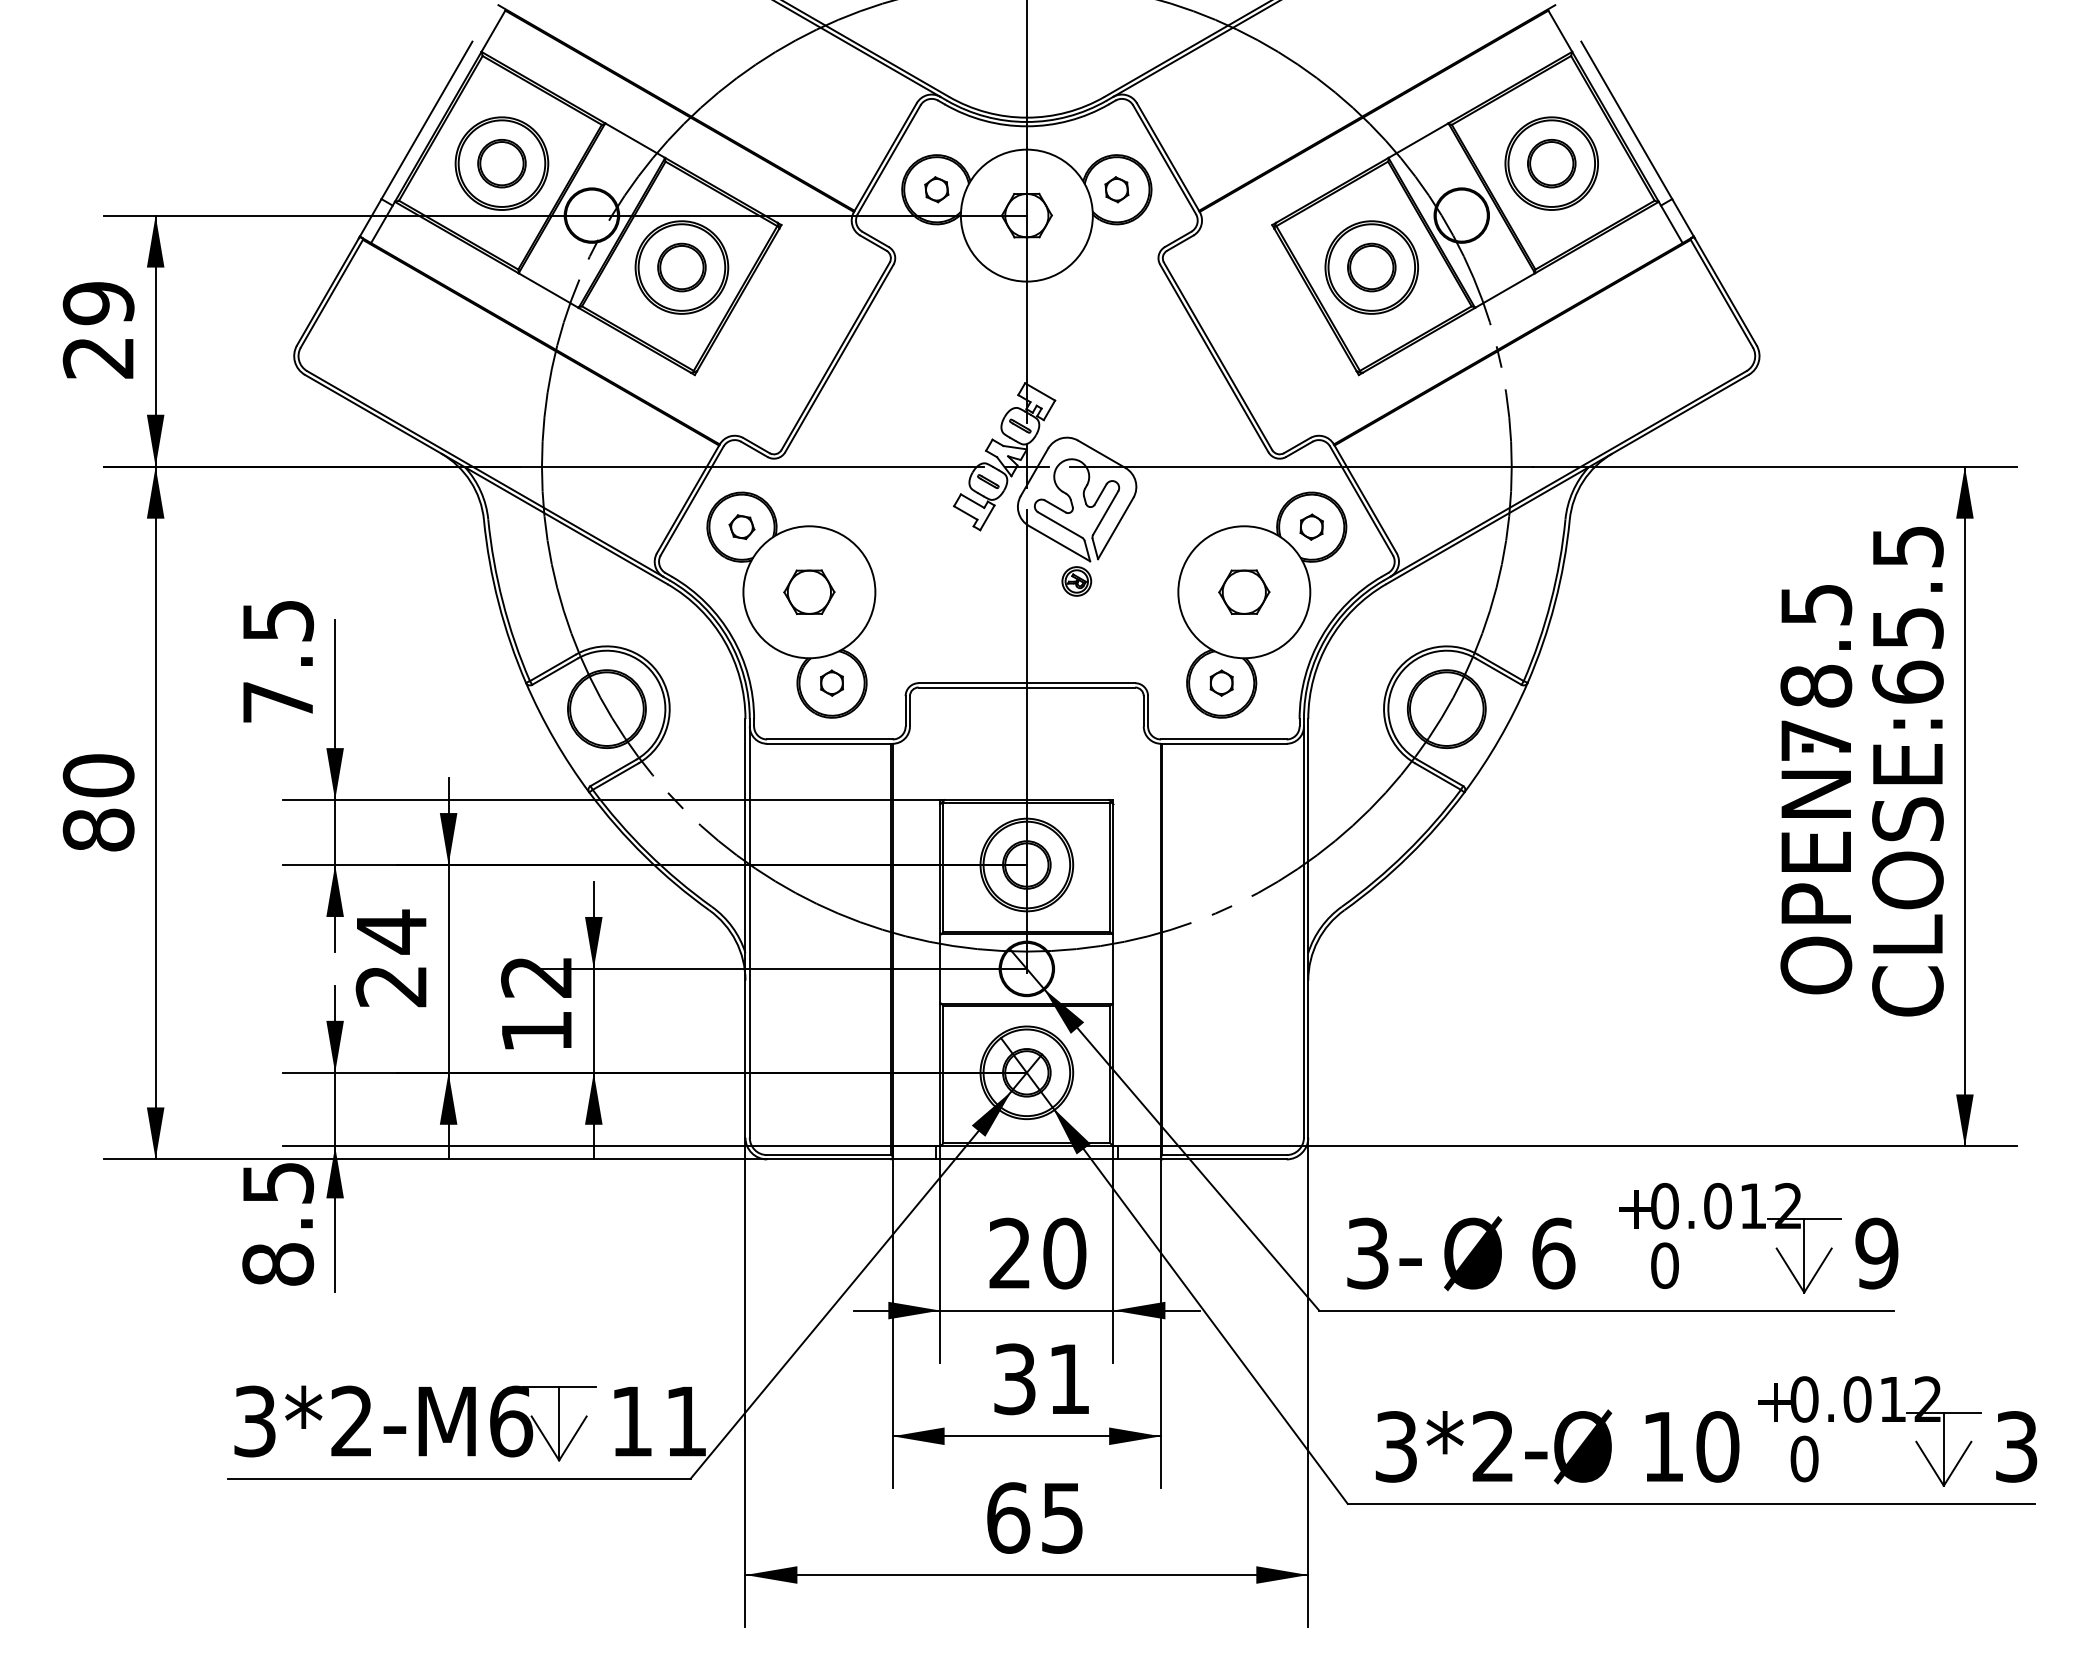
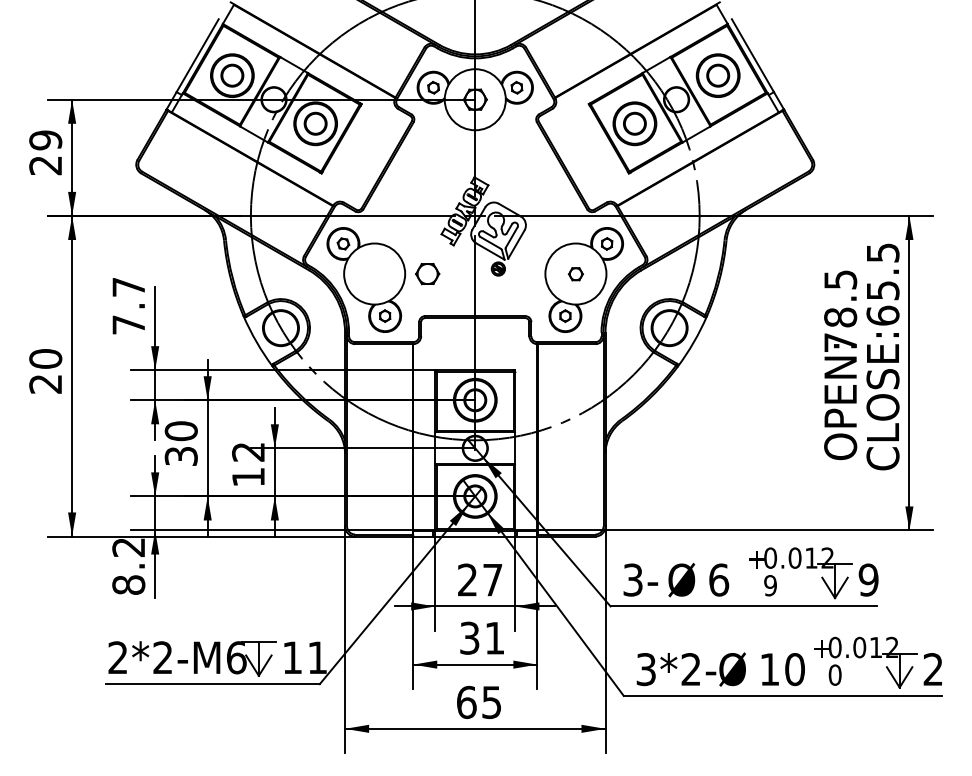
part: (809, 593) -> (427, 274), moved
part: (1243, 593) -> (575, 274), size x0.6
text: (277, 621) -> (128, 287), 7.5 -> 7.7
text: (98, 828) -> (45, 383), 80 -> 20
text: (389, 956) -> (180, 442), 24 -> 30
text: (277, 1183) -> (128, 547), 8.5 -> 8.2
text: (1064, 1252) -> (492, 579), 20 -> 27
text: (1664, 1265) -> (770, 585), 0 -> 9
text: (253, 1420) -> (117, 657), 3*2-M6 -> 2*2-M6
text: (2014, 1446) -> (932, 669), 3 -> 2

